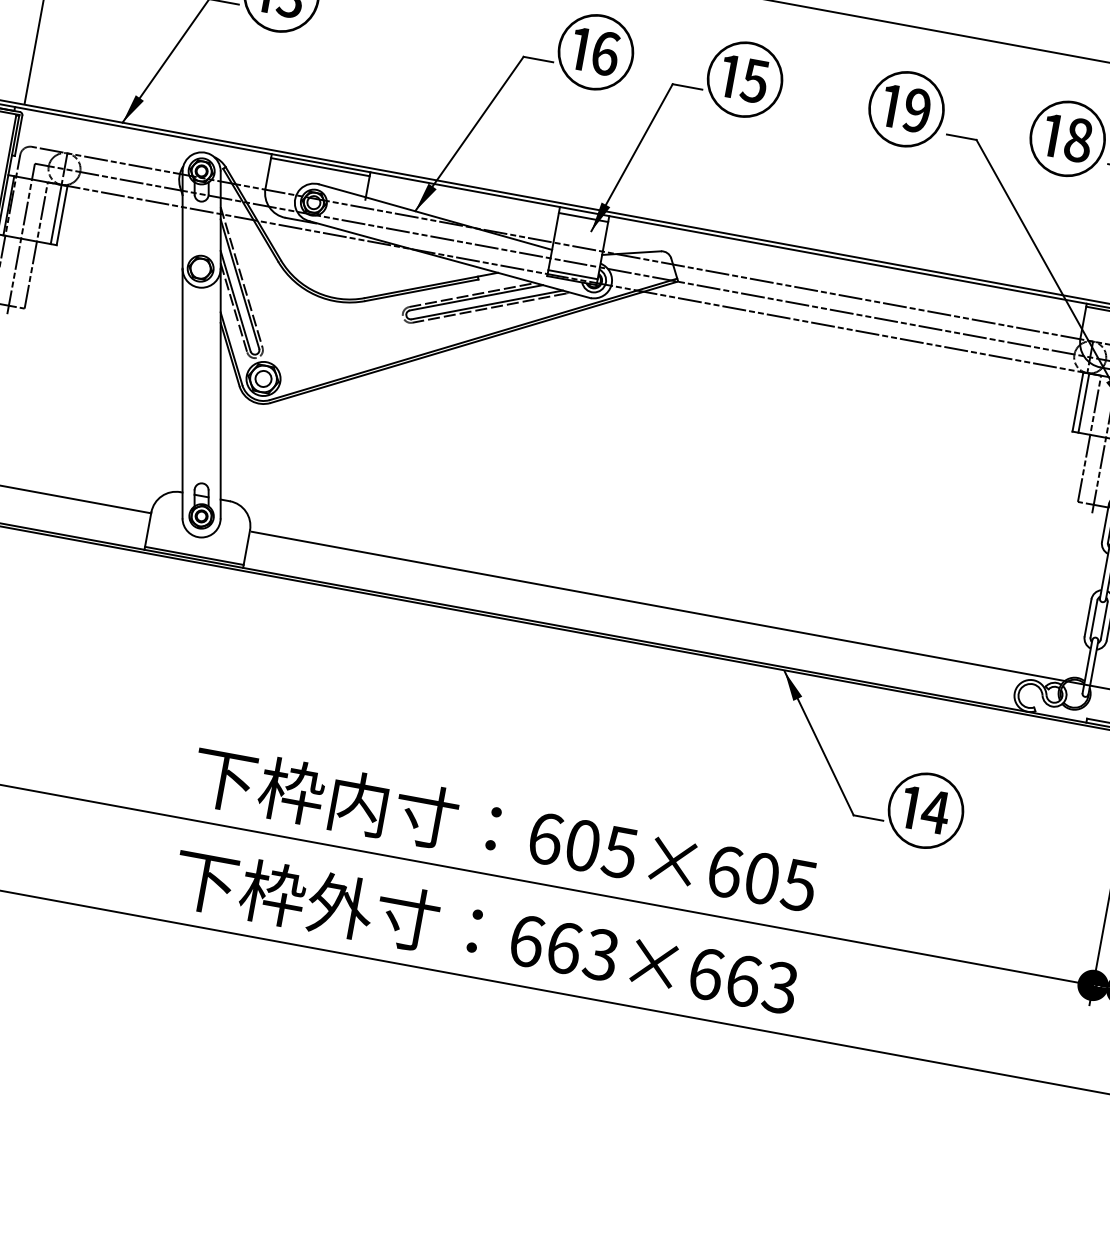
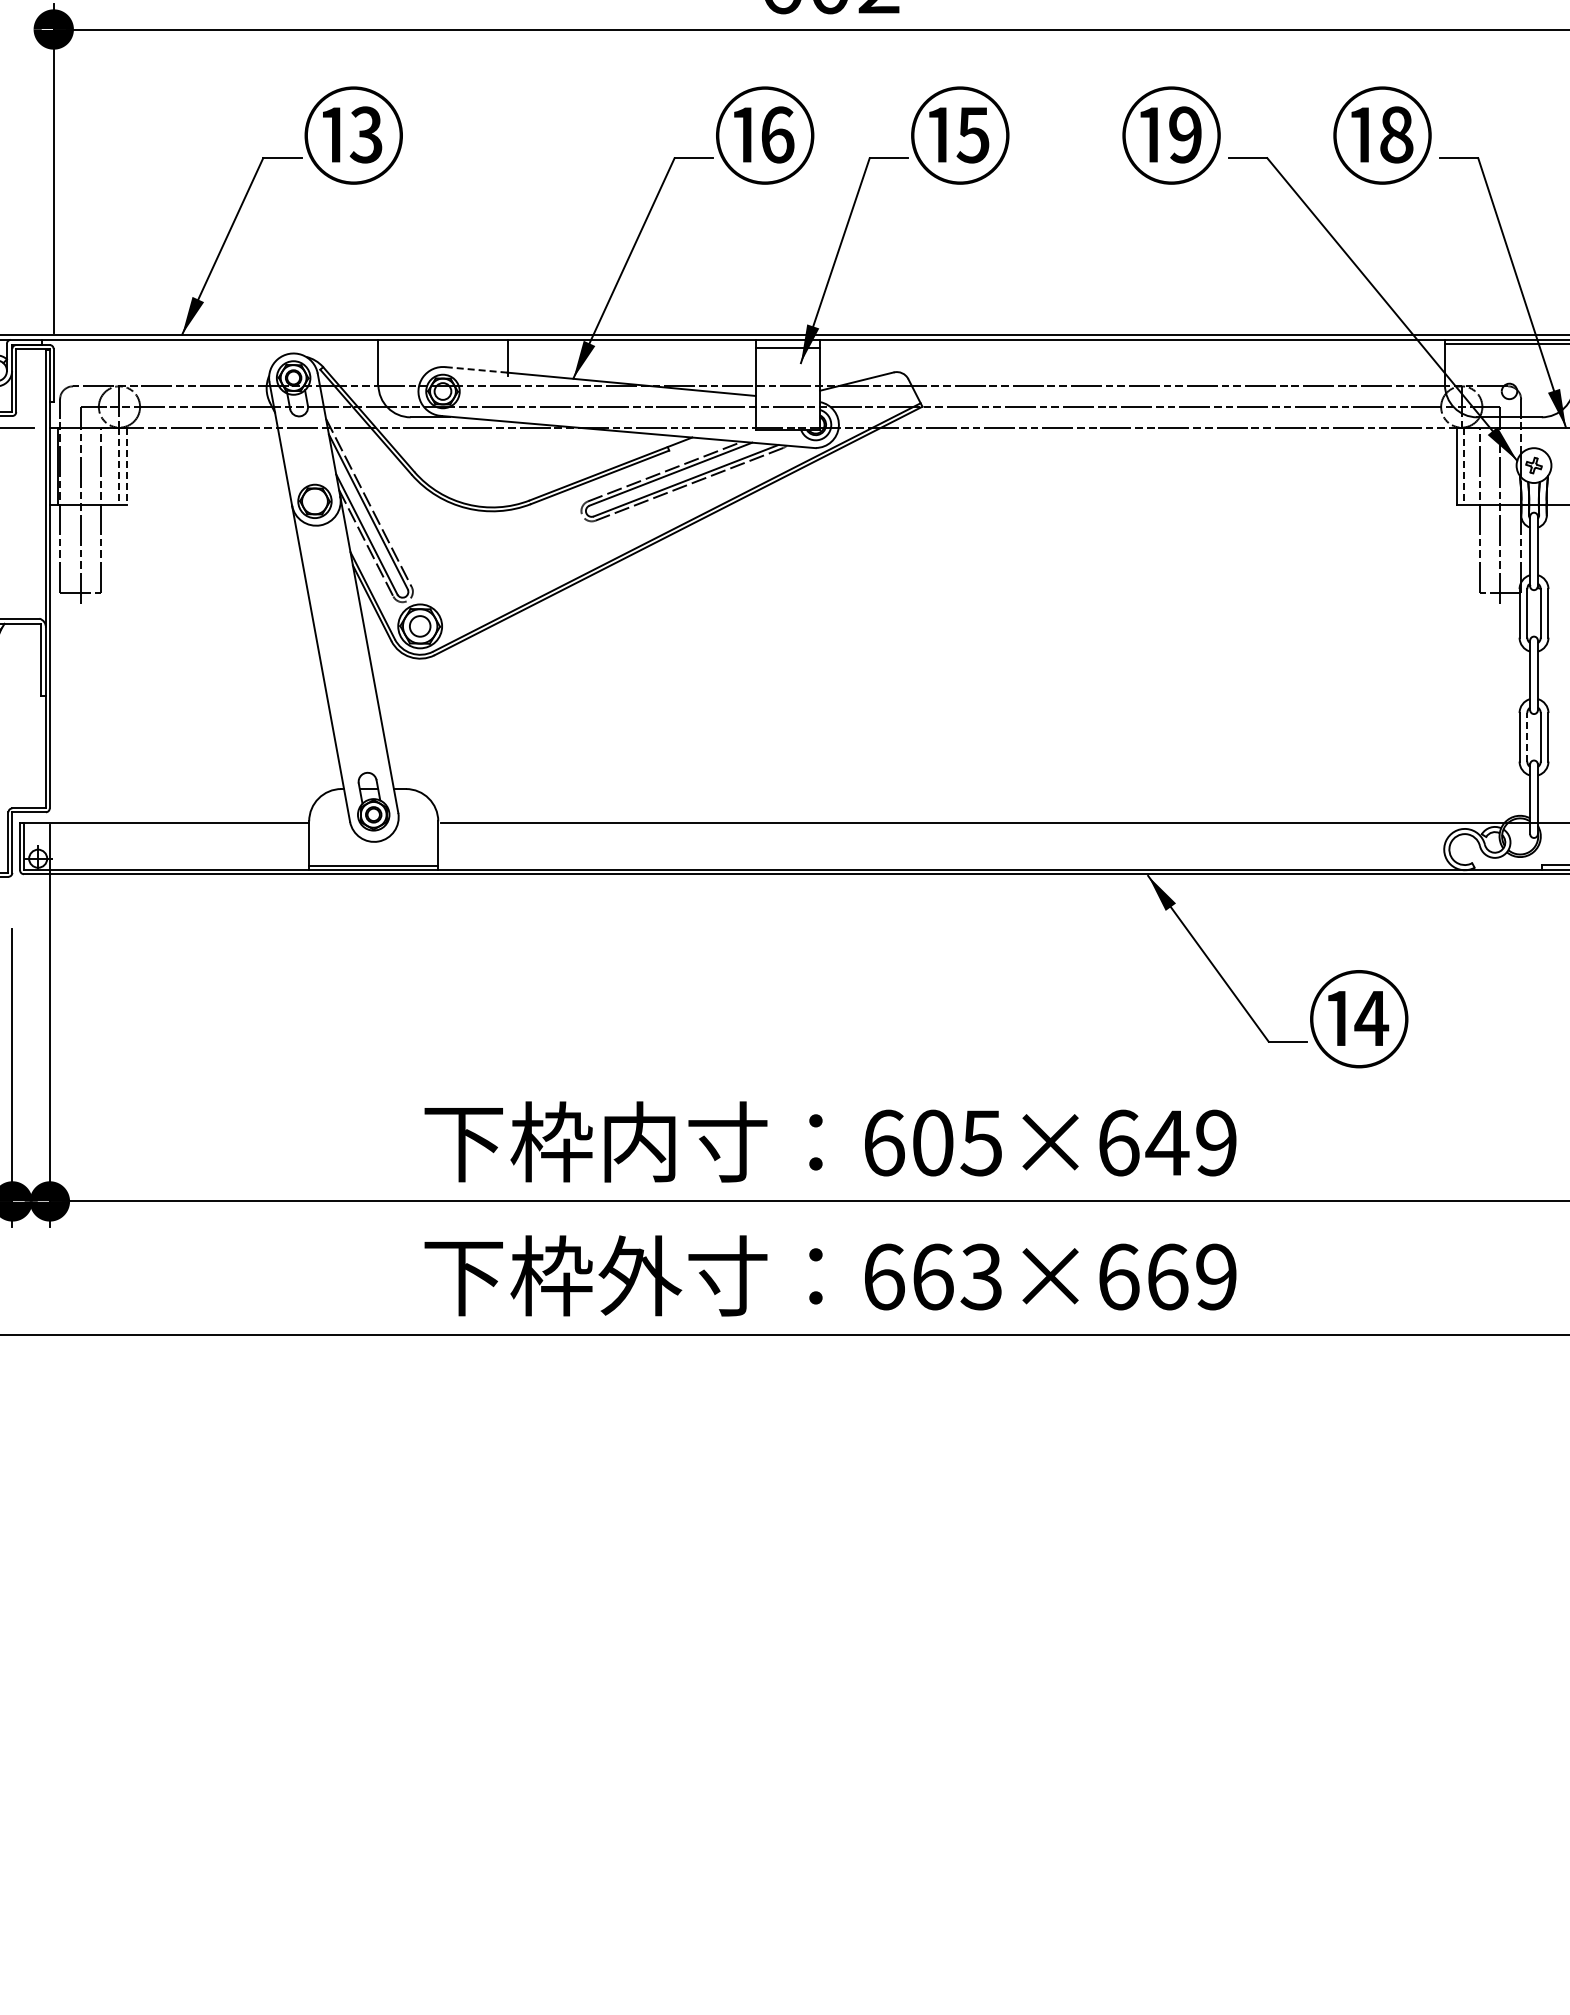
line: (319, 167) -> (442, 345), removed
line: (341, 190) -> (475, 369), solid -> dashed
line: (56, 214) -> (119, 466), solid -> dashed
line: (62, 215) -> (127, 466), solid -> dashed
line: (572, 274) -> (787, 422), removed
line: (1083, 403) -> (1464, 466), solid -> dashed
line: (1094, 618) -> (1527, 736), solid -> dashed
text: (779, 881) -> (1190, 1142), 605×605 -> 605×649
text: (780, 987) -> (1215, 1276), 663×663 -> 663×669

